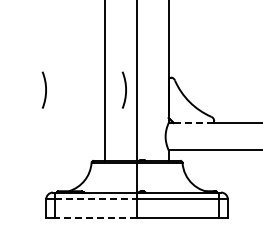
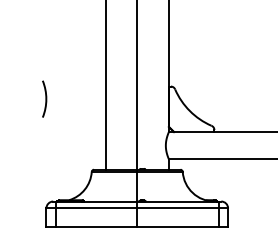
arc: (125, 89) -> (125, 98), removed
line: (193, 122) -> (193, 131), dashed -> solid
line: (96, 199) -> (96, 208), dashed -> solid
line: (96, 217) -> (96, 226), dashed -> solid

